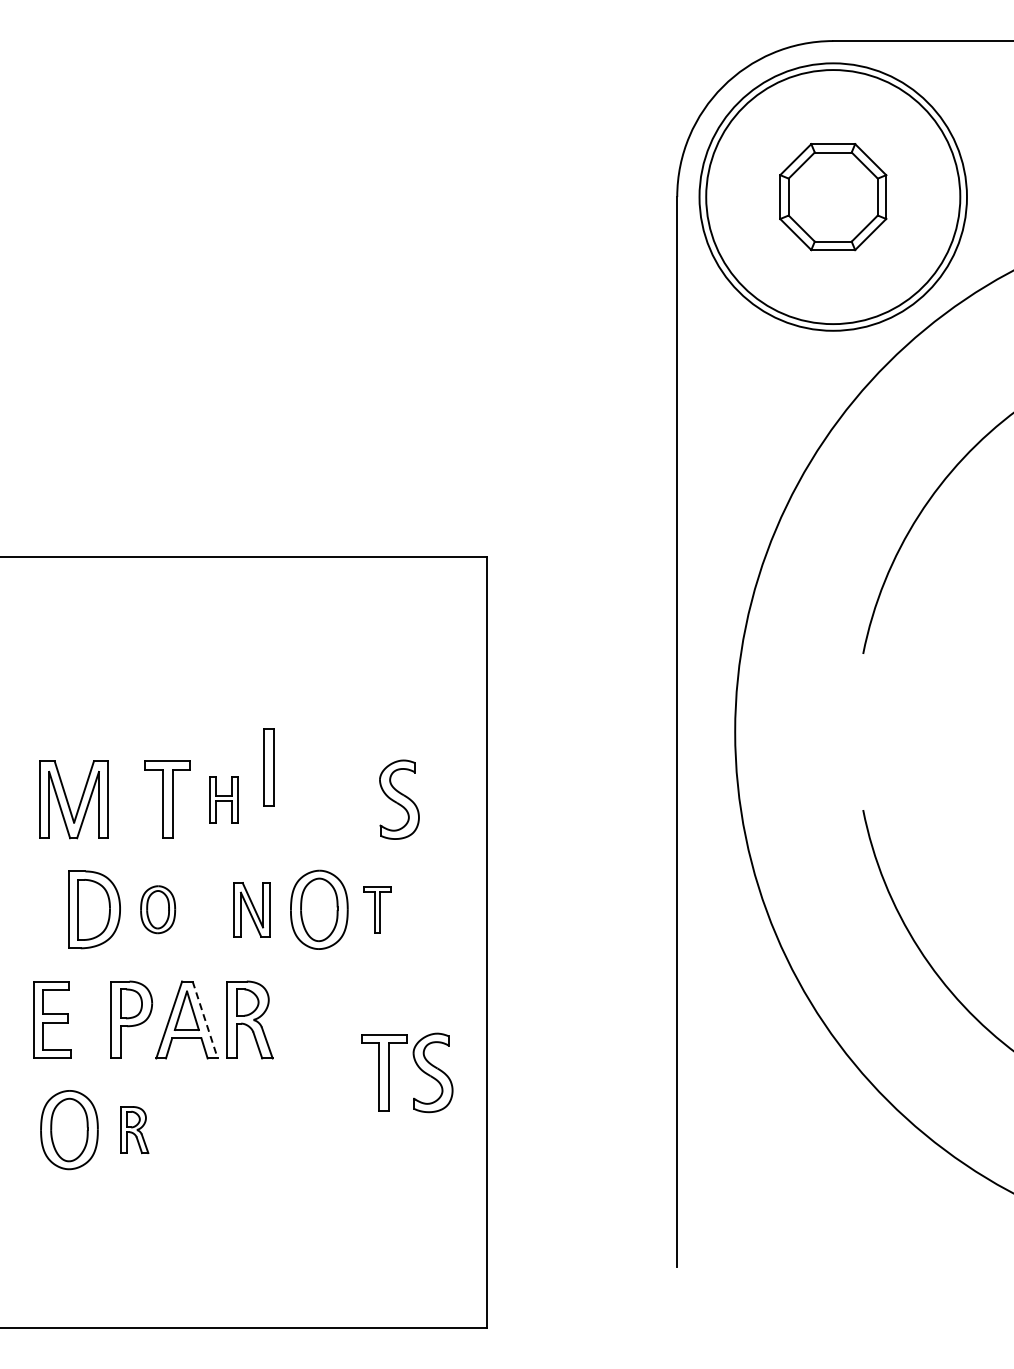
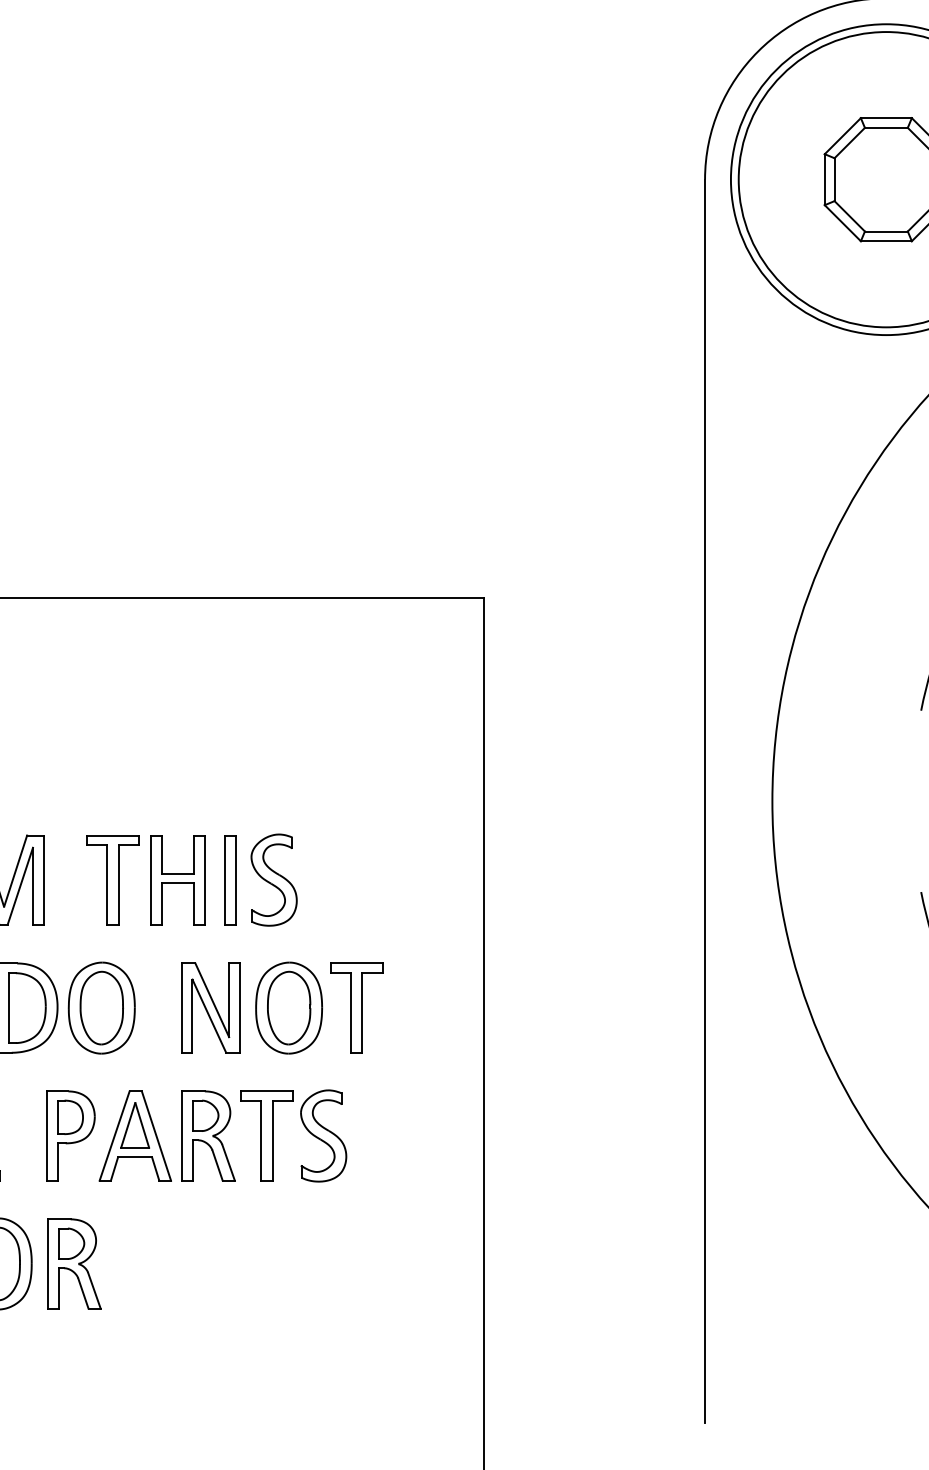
part: (268, 767) -> (230, 879), moved
part: (223, 799) -> (177, 879), size x1.67
part: (399, 799) -> (274, 879), moved
part: (157, 909) -> (101, 1007), size x1.67
part: (251, 909) -> (210, 1007), size x1.43
part: (377, 909) -> (356, 1007), size x1.67
line: (205, 1020) -> (156, 1136), dashed -> solid
part: (416, 1065) -> (304, 1127), moved
part: (134, 1129) -> (74, 1263), size x1.67

